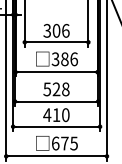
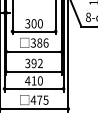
text: (65, 30) -> (40, 23), 306 -> 300
text: (55, 89) -> (33, 63), 528 -> 392
text: (54, 142) -> (32, 99), 675 -> 475

